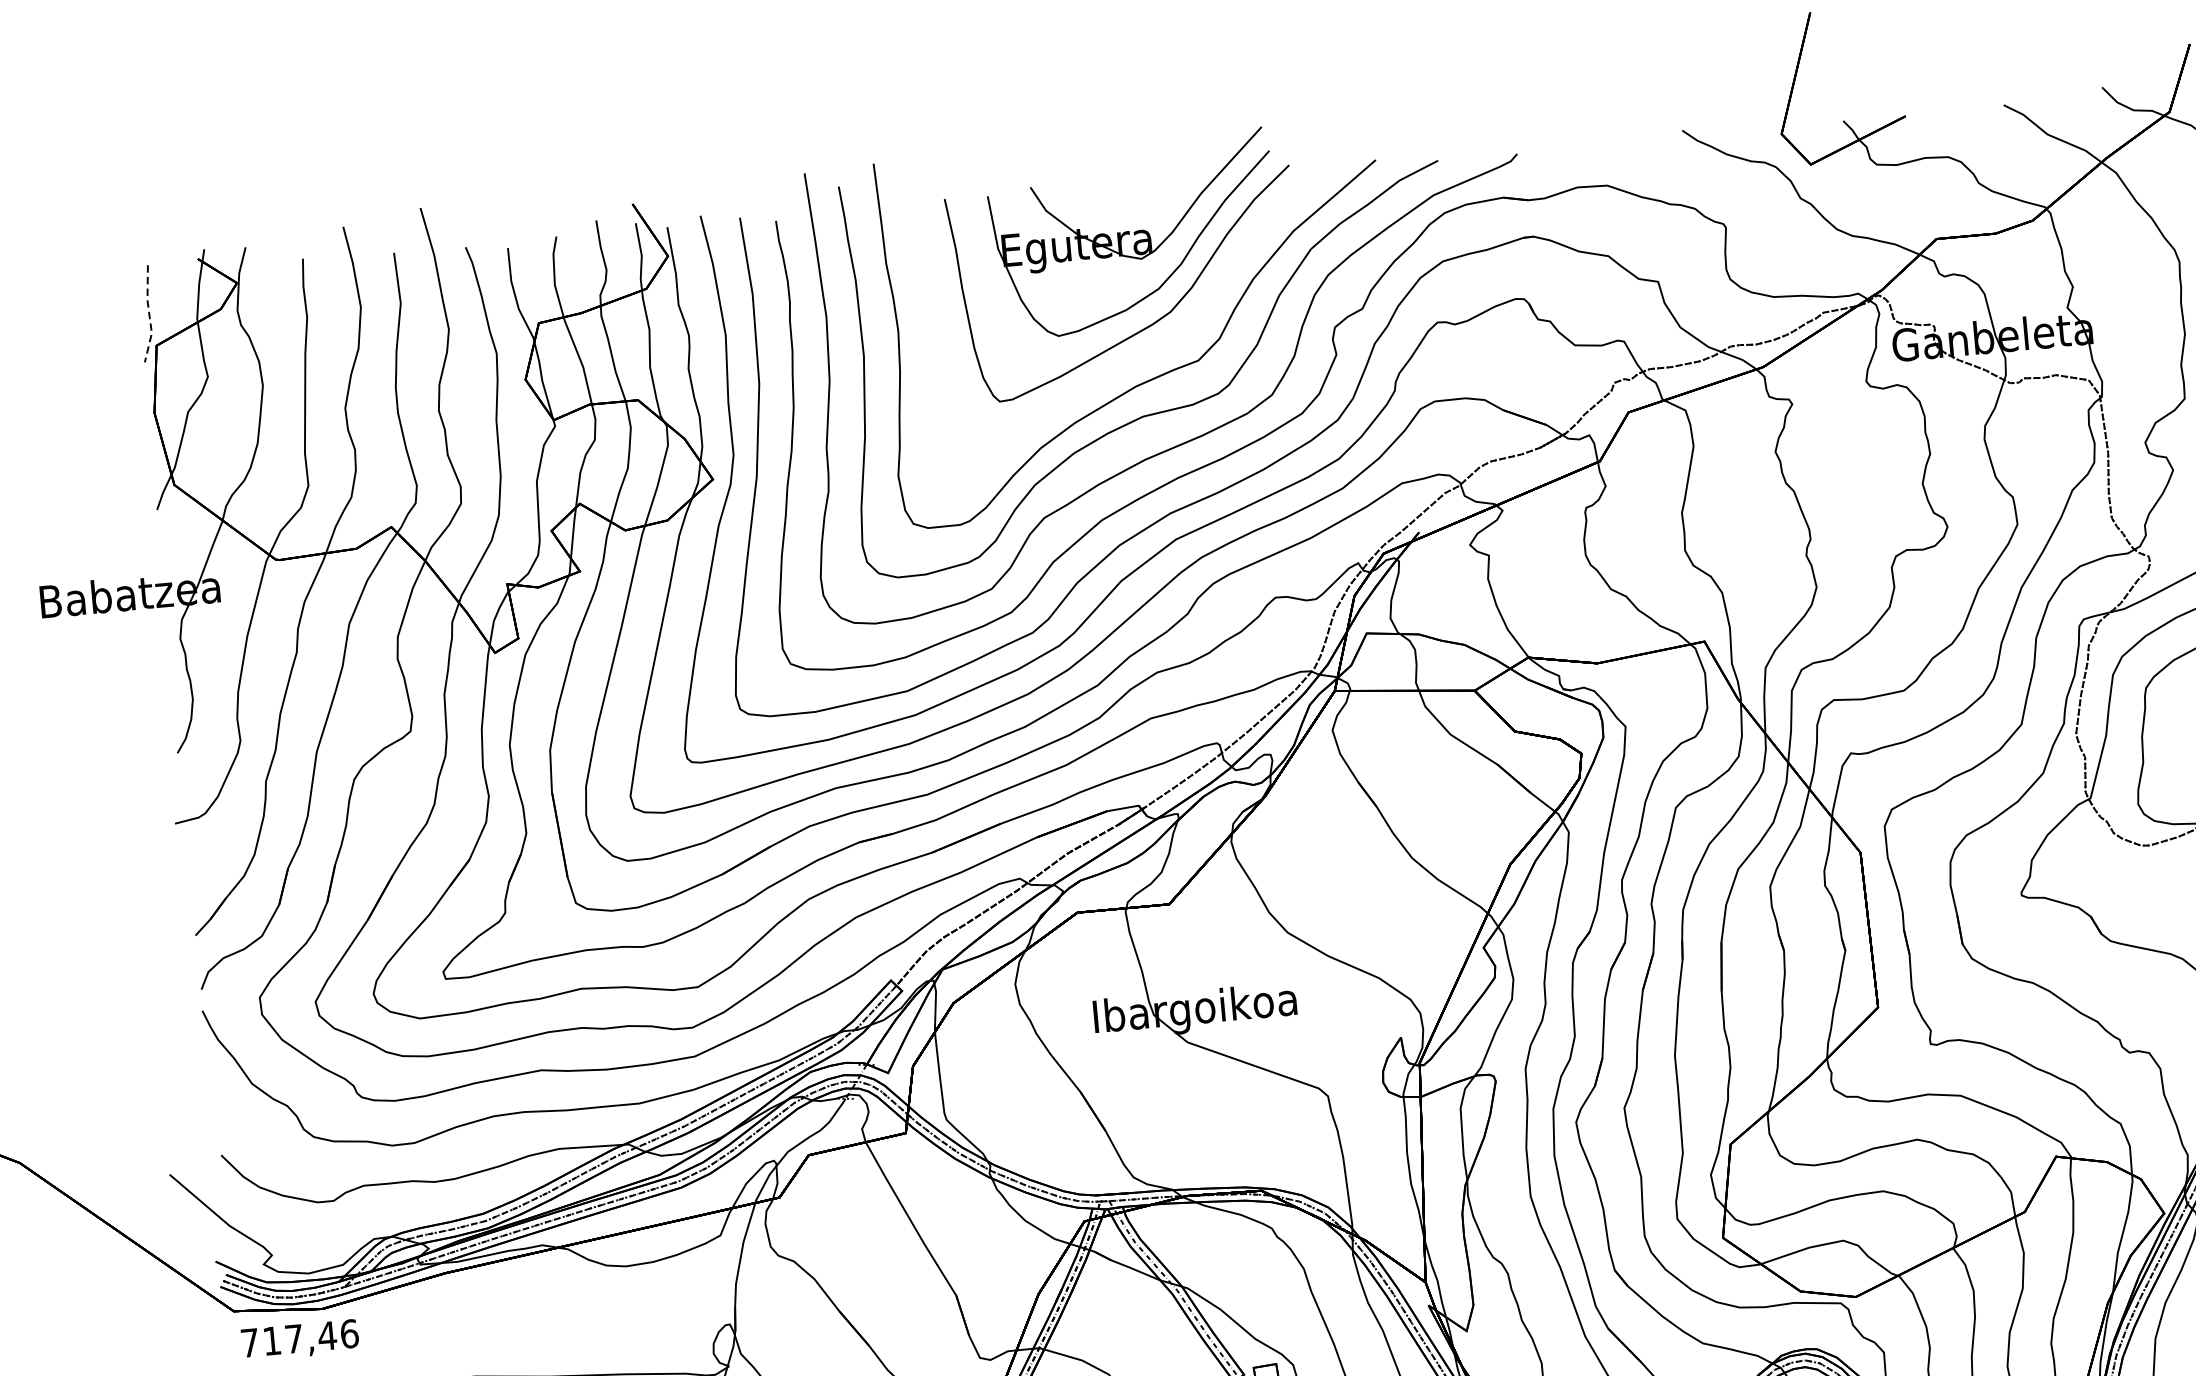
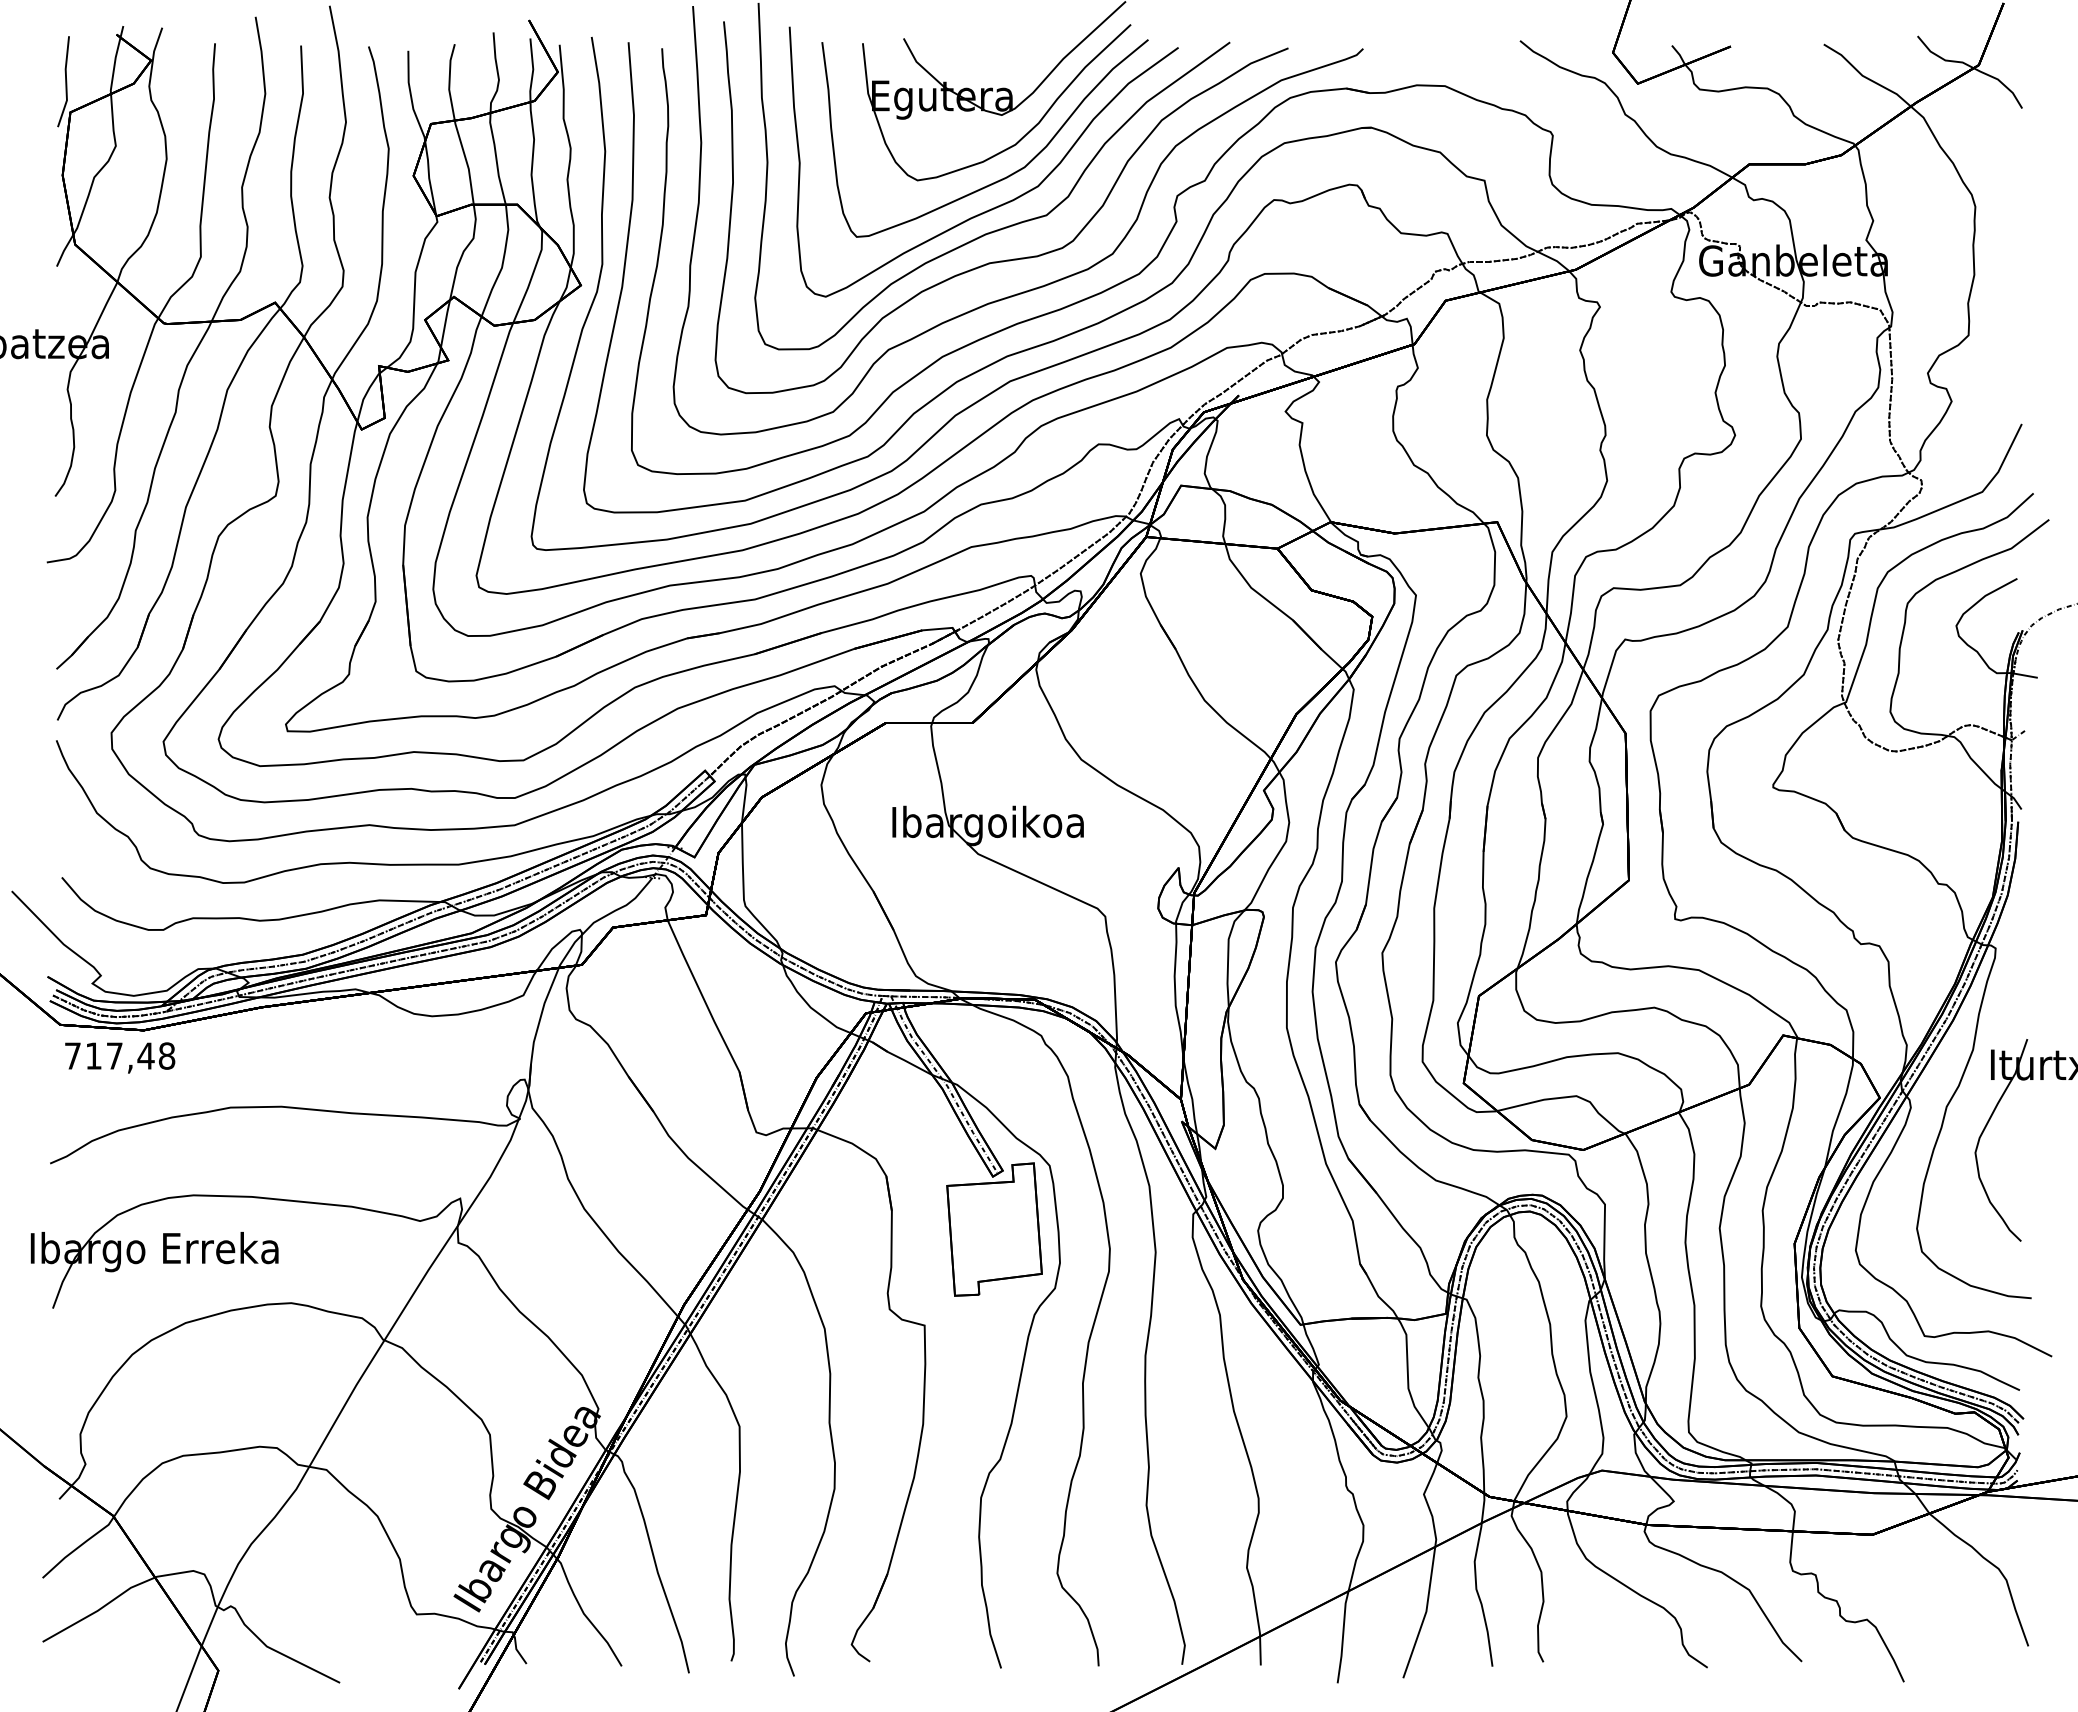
line: (149, 314) -> (66, 82), dashed -> solid
curve: (1150, 352) -> (1002, 203), added
text: (348, 1333) -> (166, 1055), 717,46 -> 717,48

